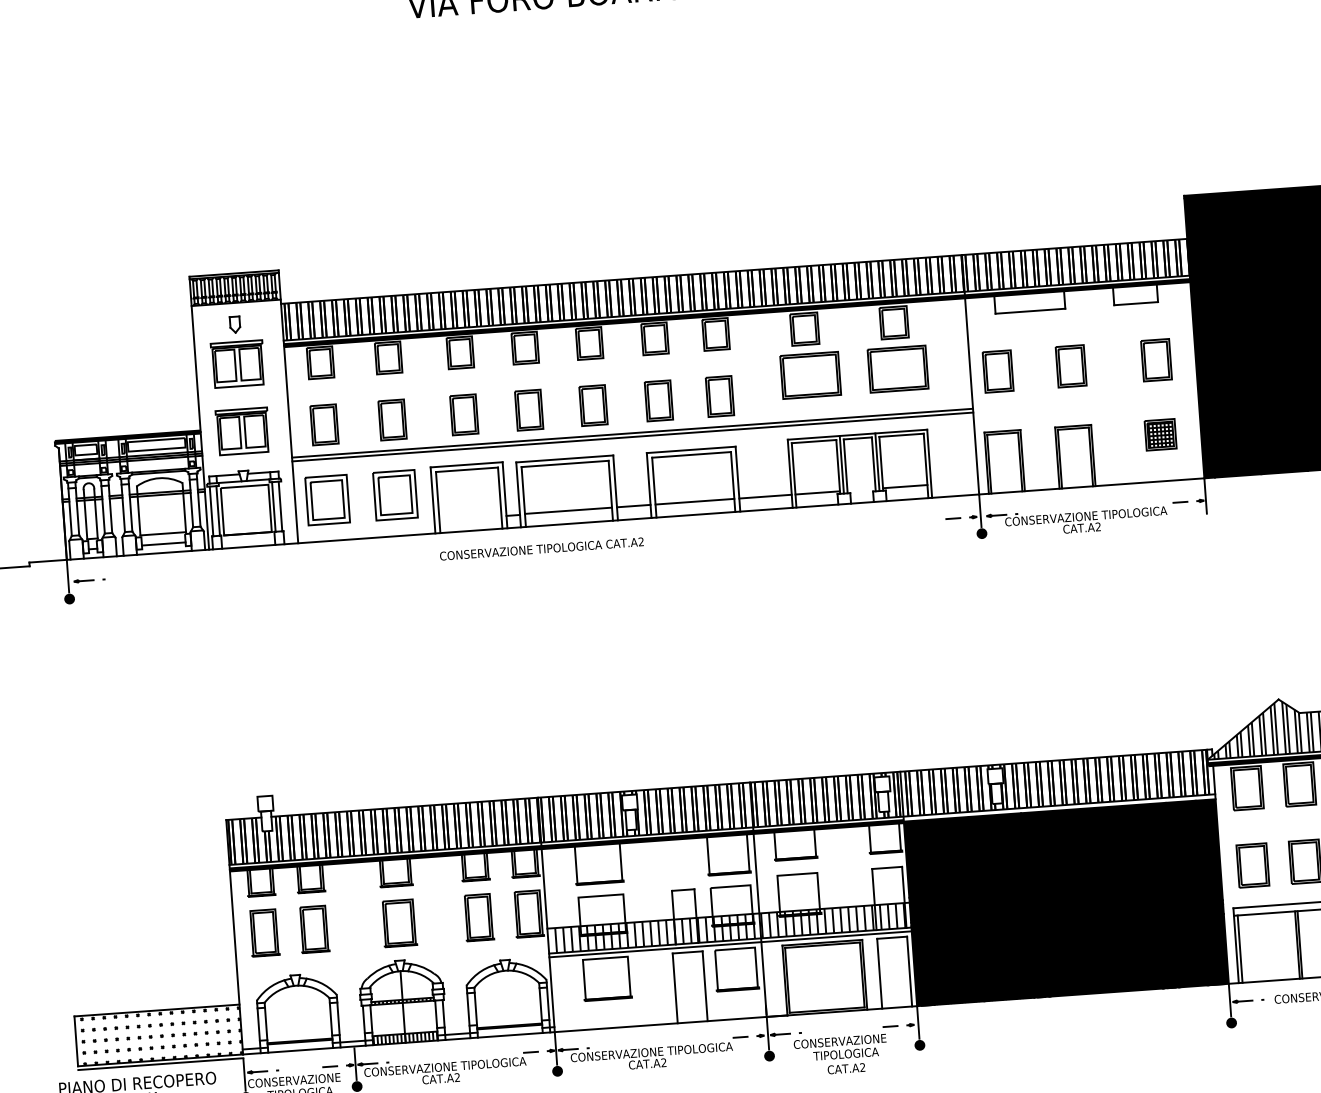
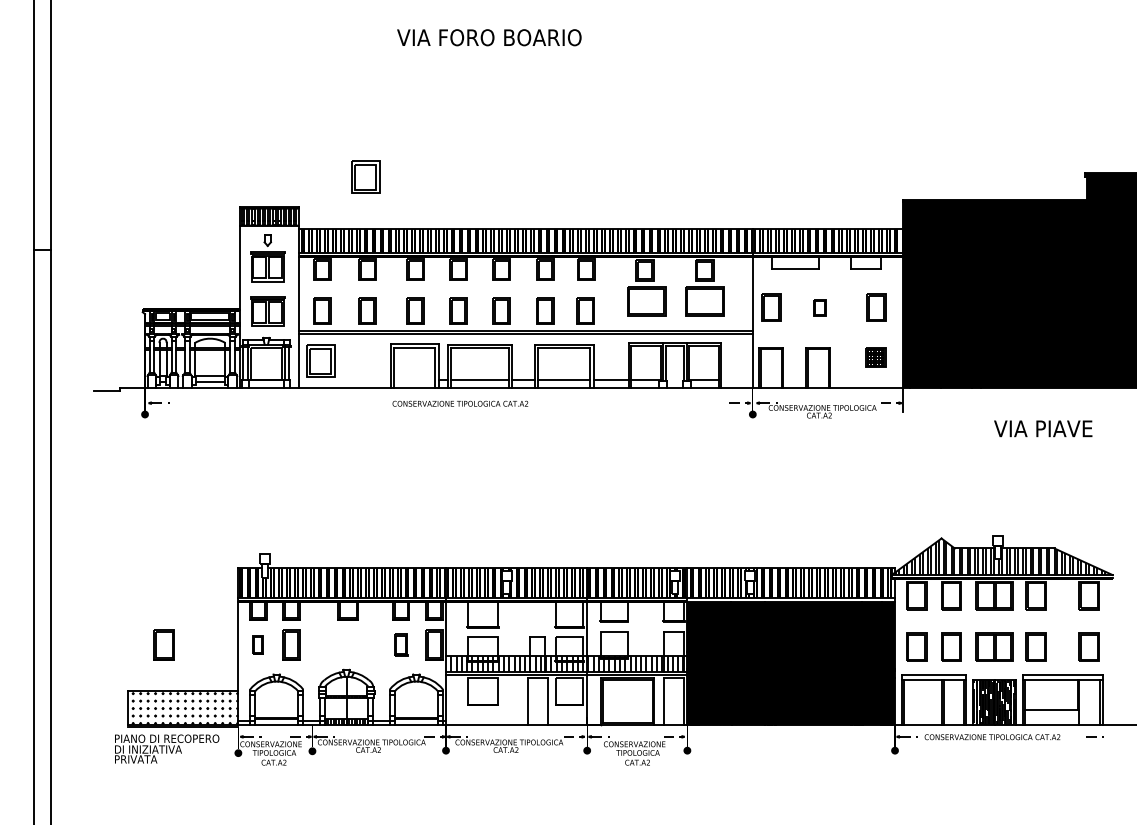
part: (1070, 365) -> (819, 307), size x0.6
part: (394, 494) -> (365, 176), moved
part: (477, 916) -> (400, 644), size x0.7
part: (398, 922) -> (163, 644), moved
part: (264, 932) -> (258, 644), size x0.6

